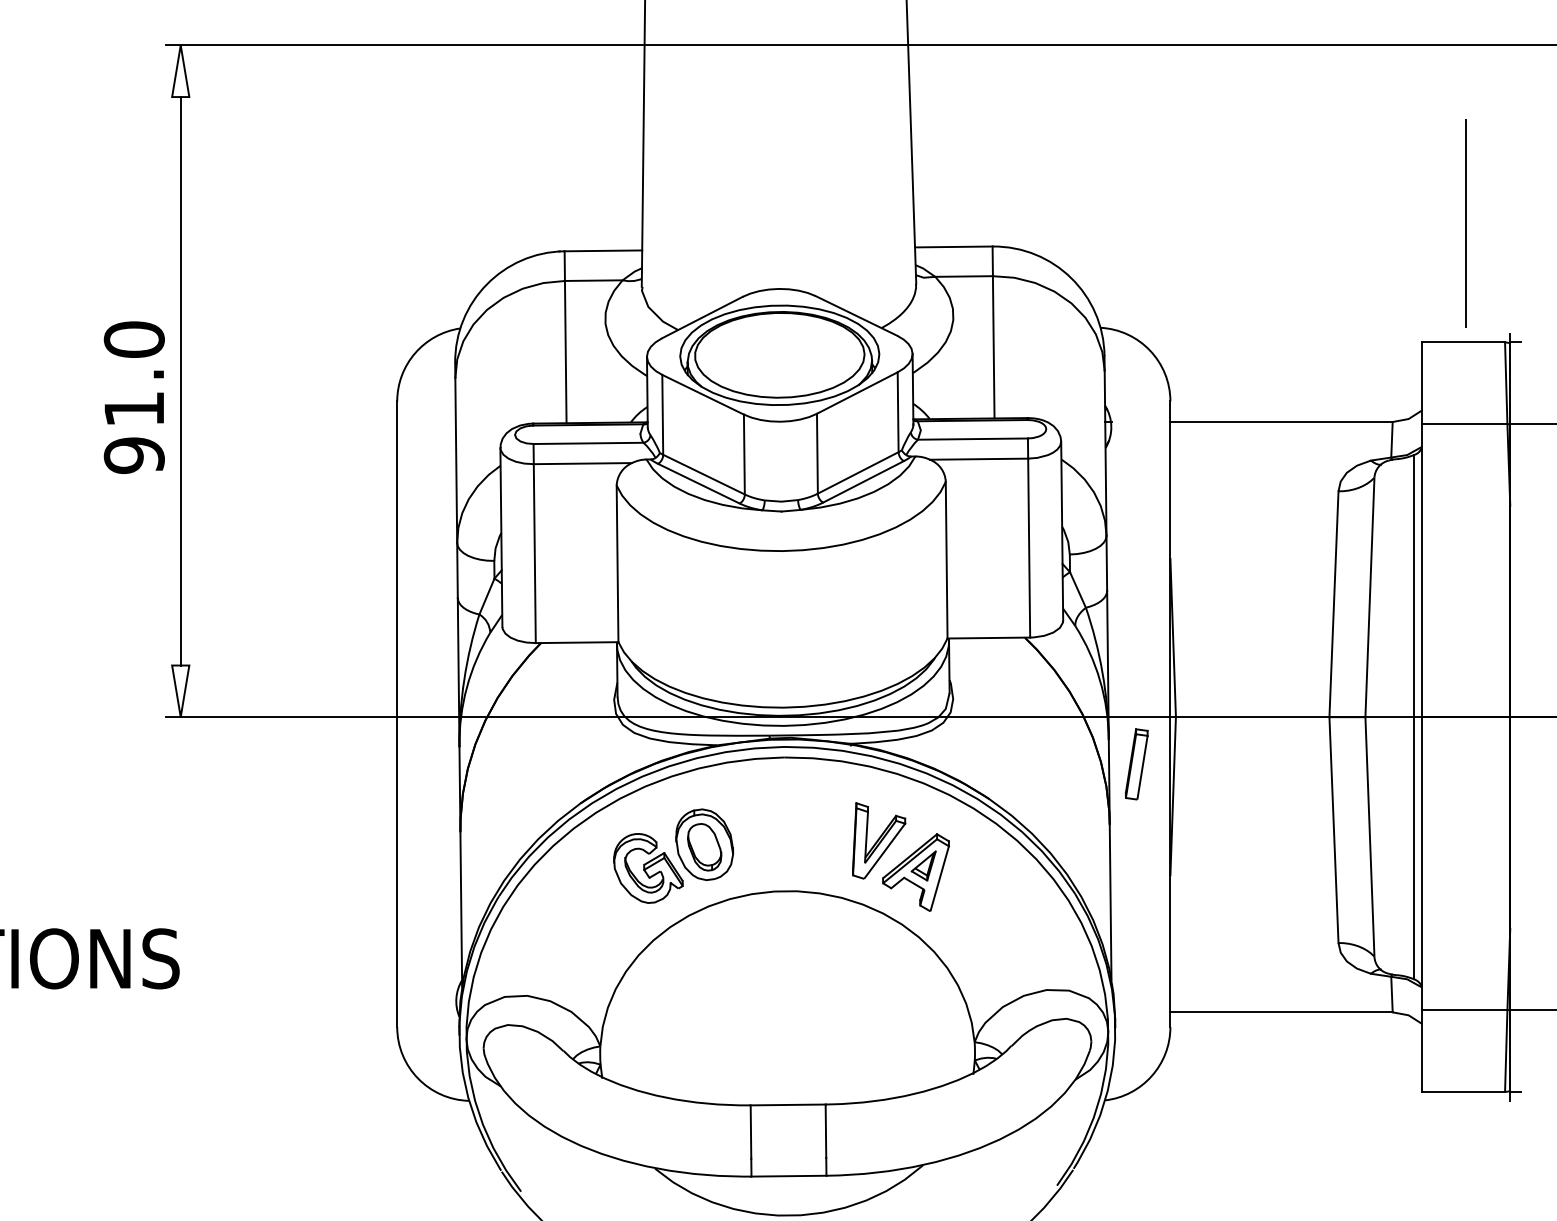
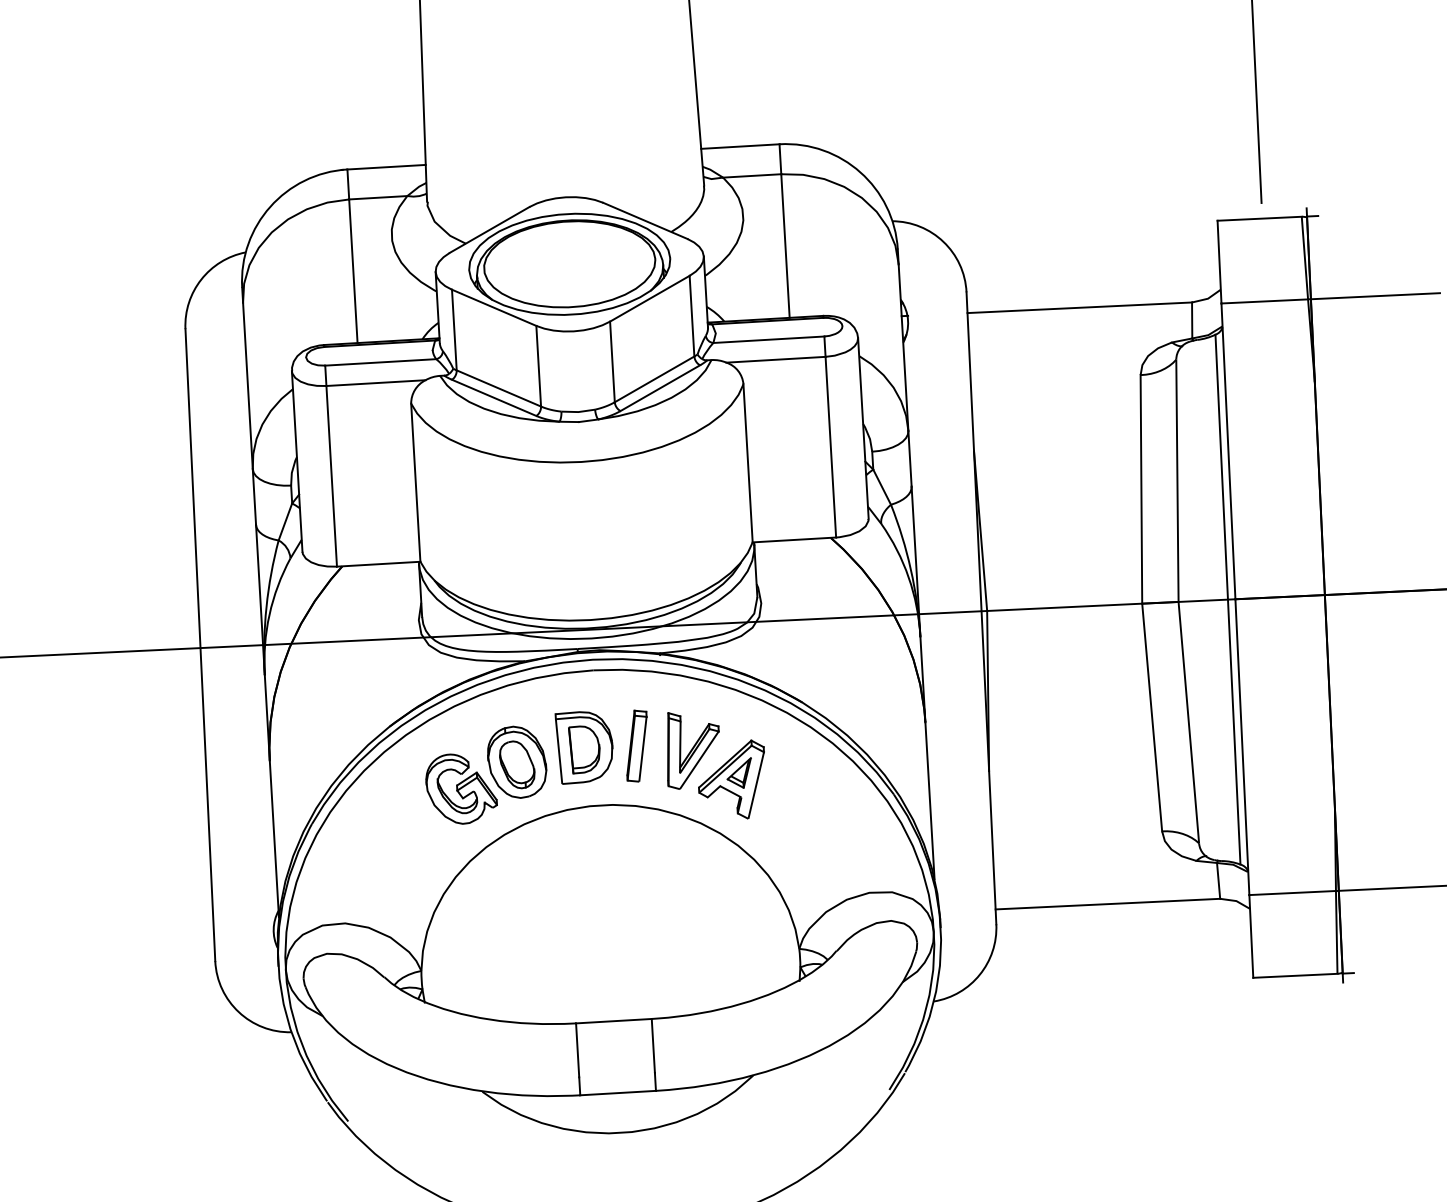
part: (1136, 764) -> (636, 746), moved
part: (772, 833) -> (585, 747), added

